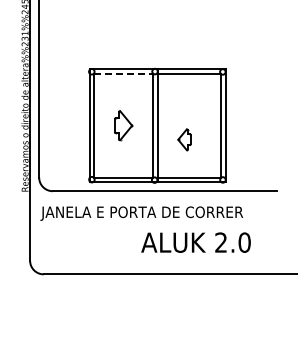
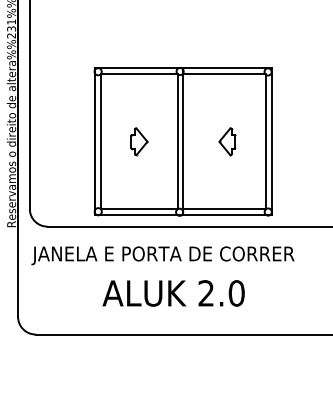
line: (124, 73) -> (140, 73), dashed -> solid
part: (123, 125) -> (139, 141), size x0.71
part: (184, 139) -> (227, 141), moved
text: (195, 242) -> (172, 293), moved

